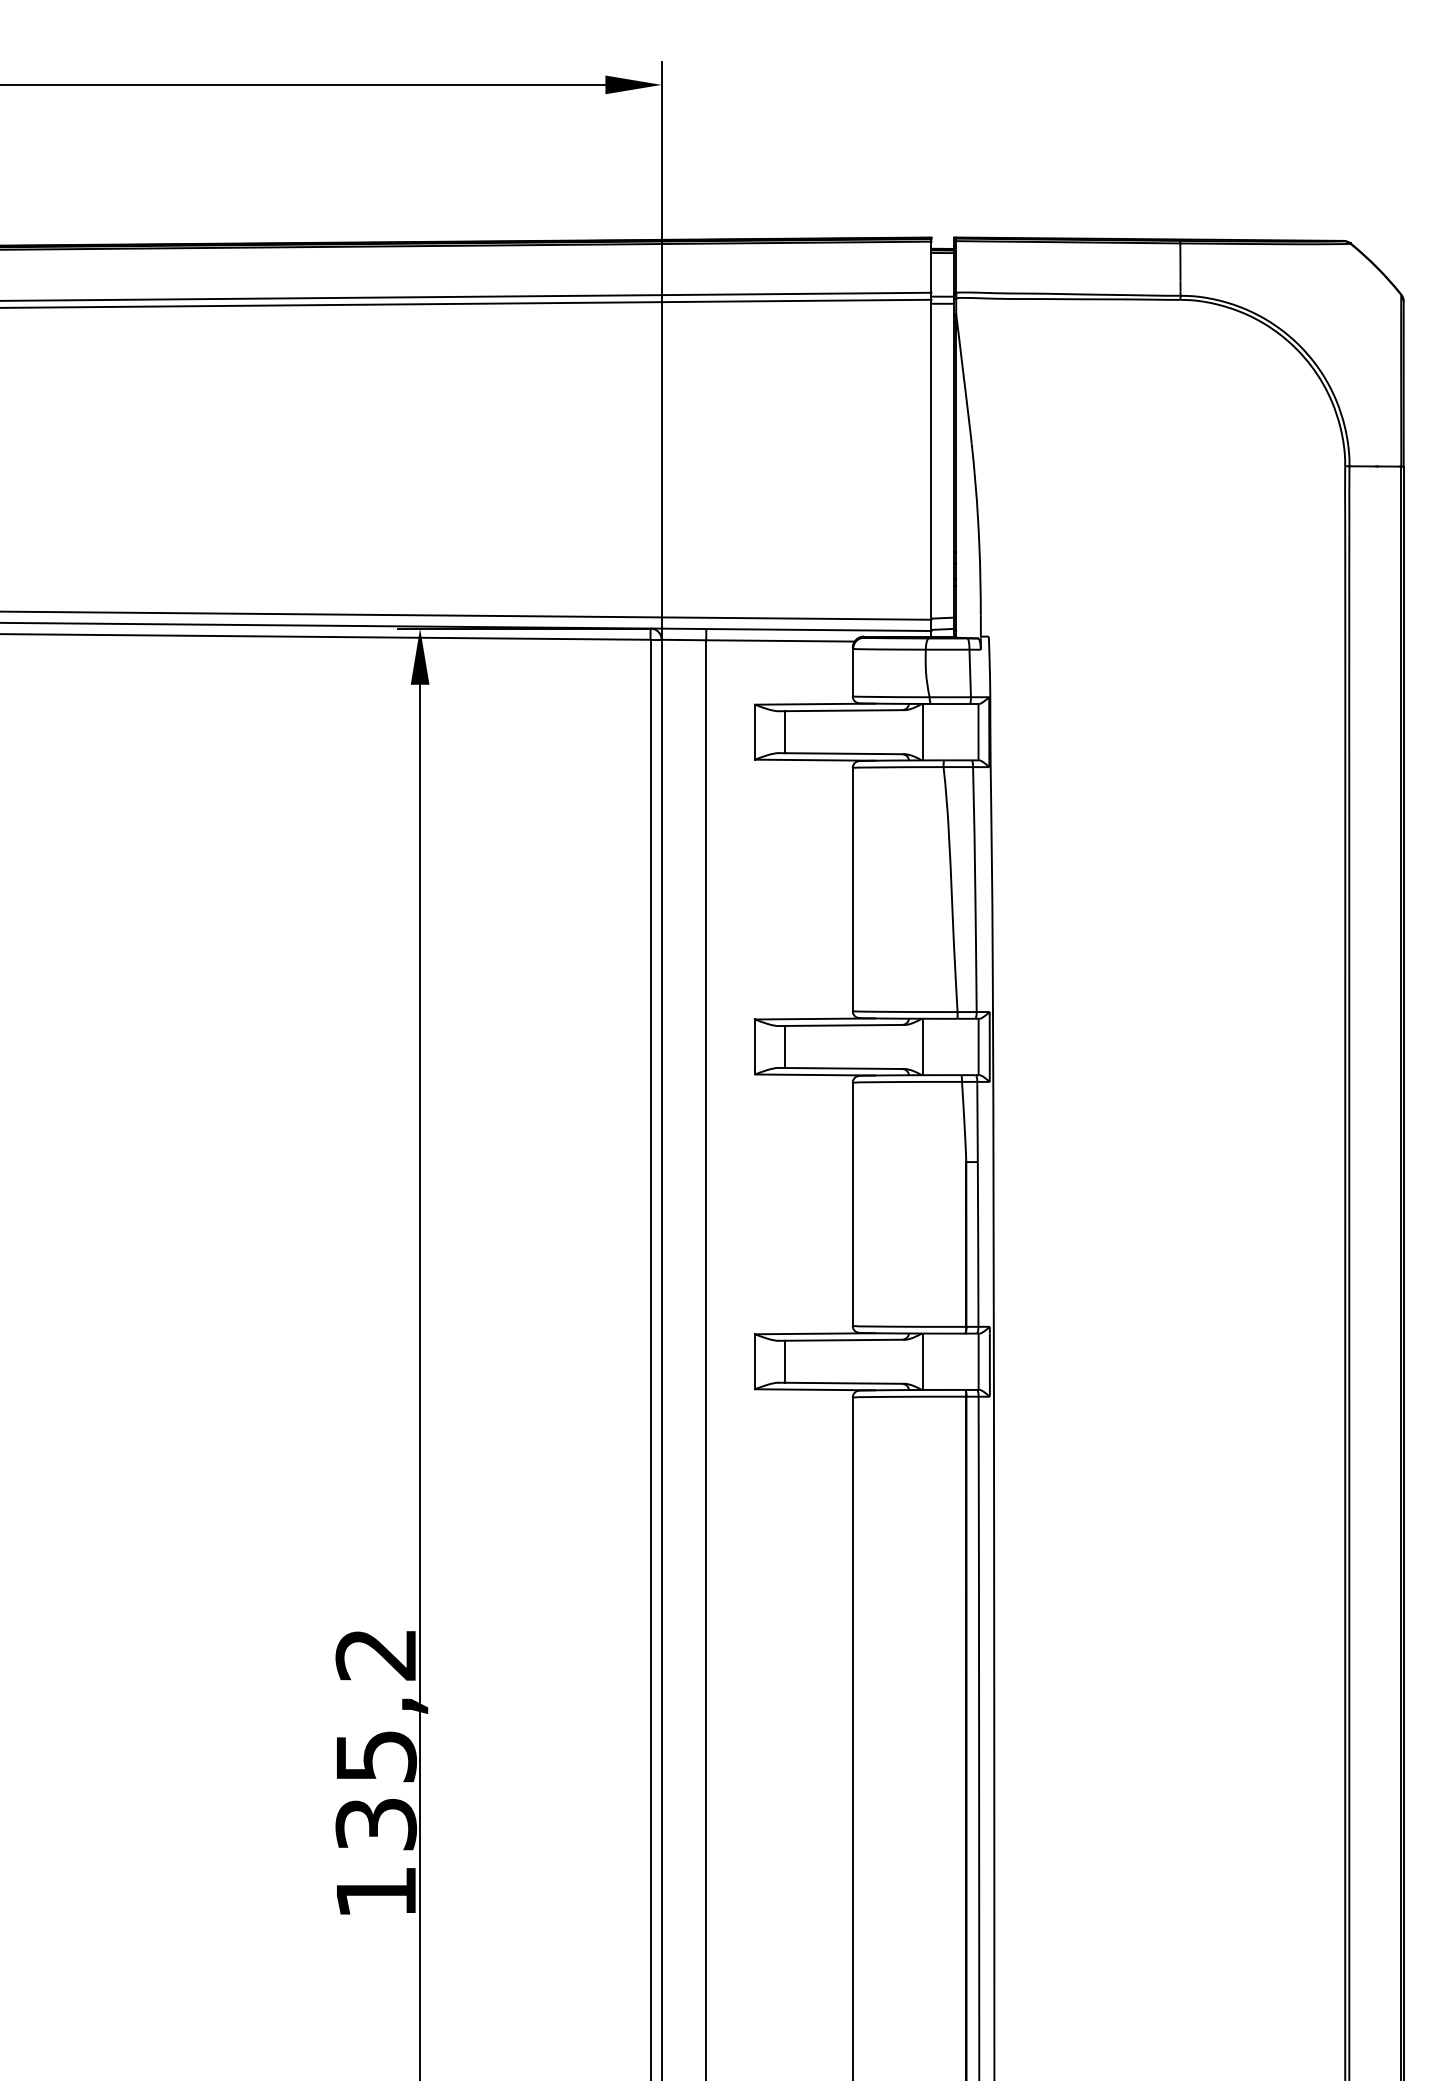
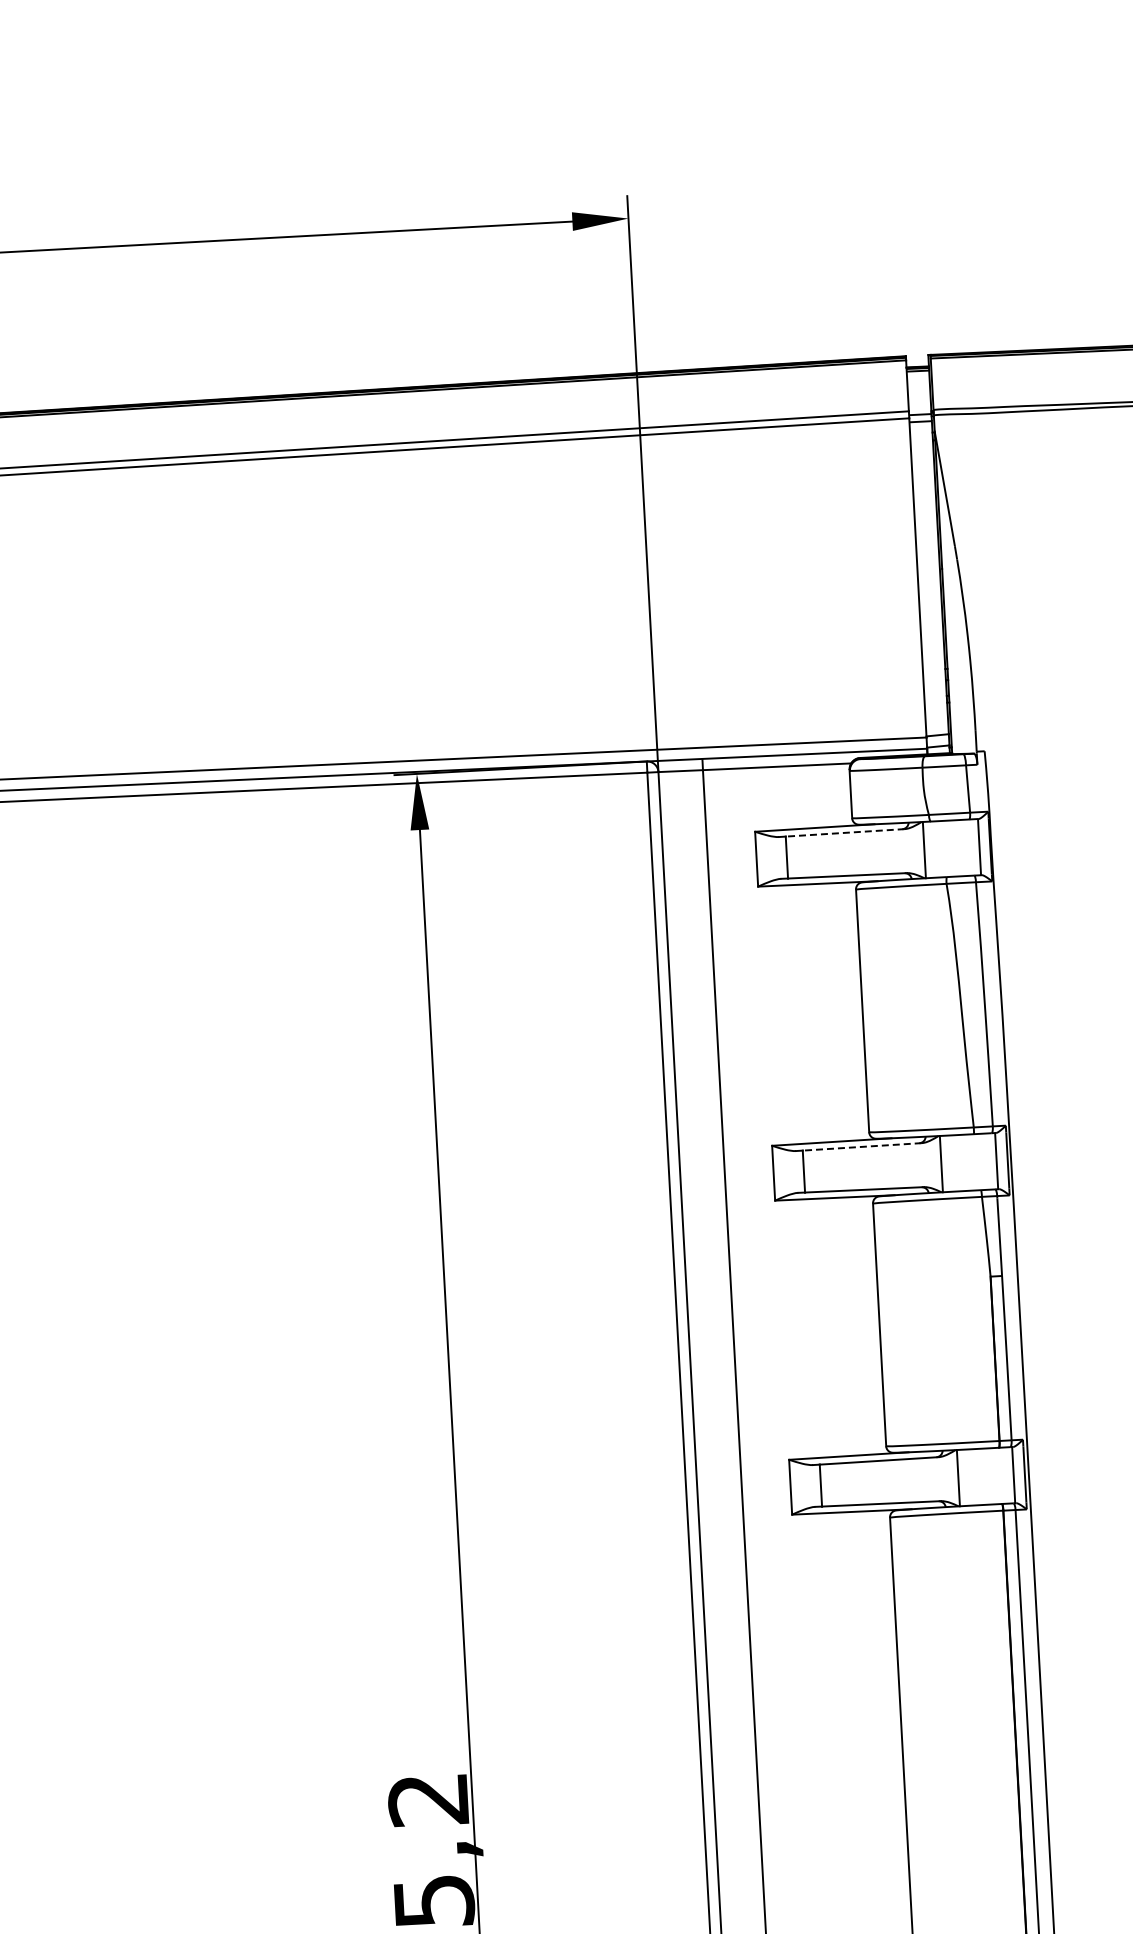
line: (845, 710) -> (845, 832), solid -> dashed
line: (845, 1025) -> (862, 1146), solid -> dashed

